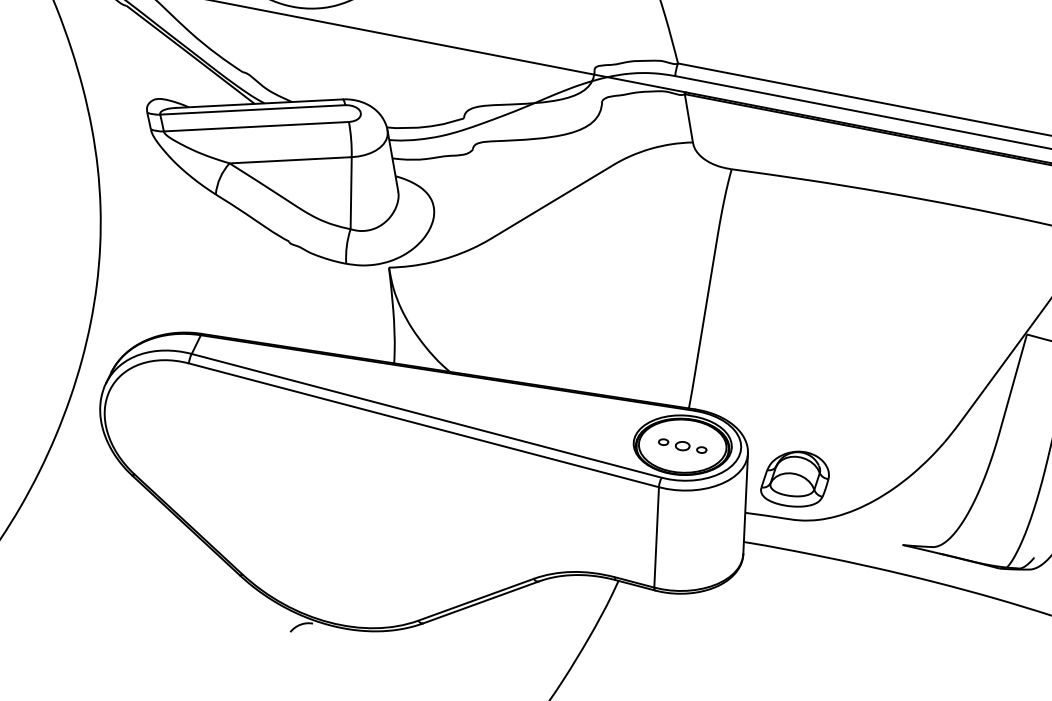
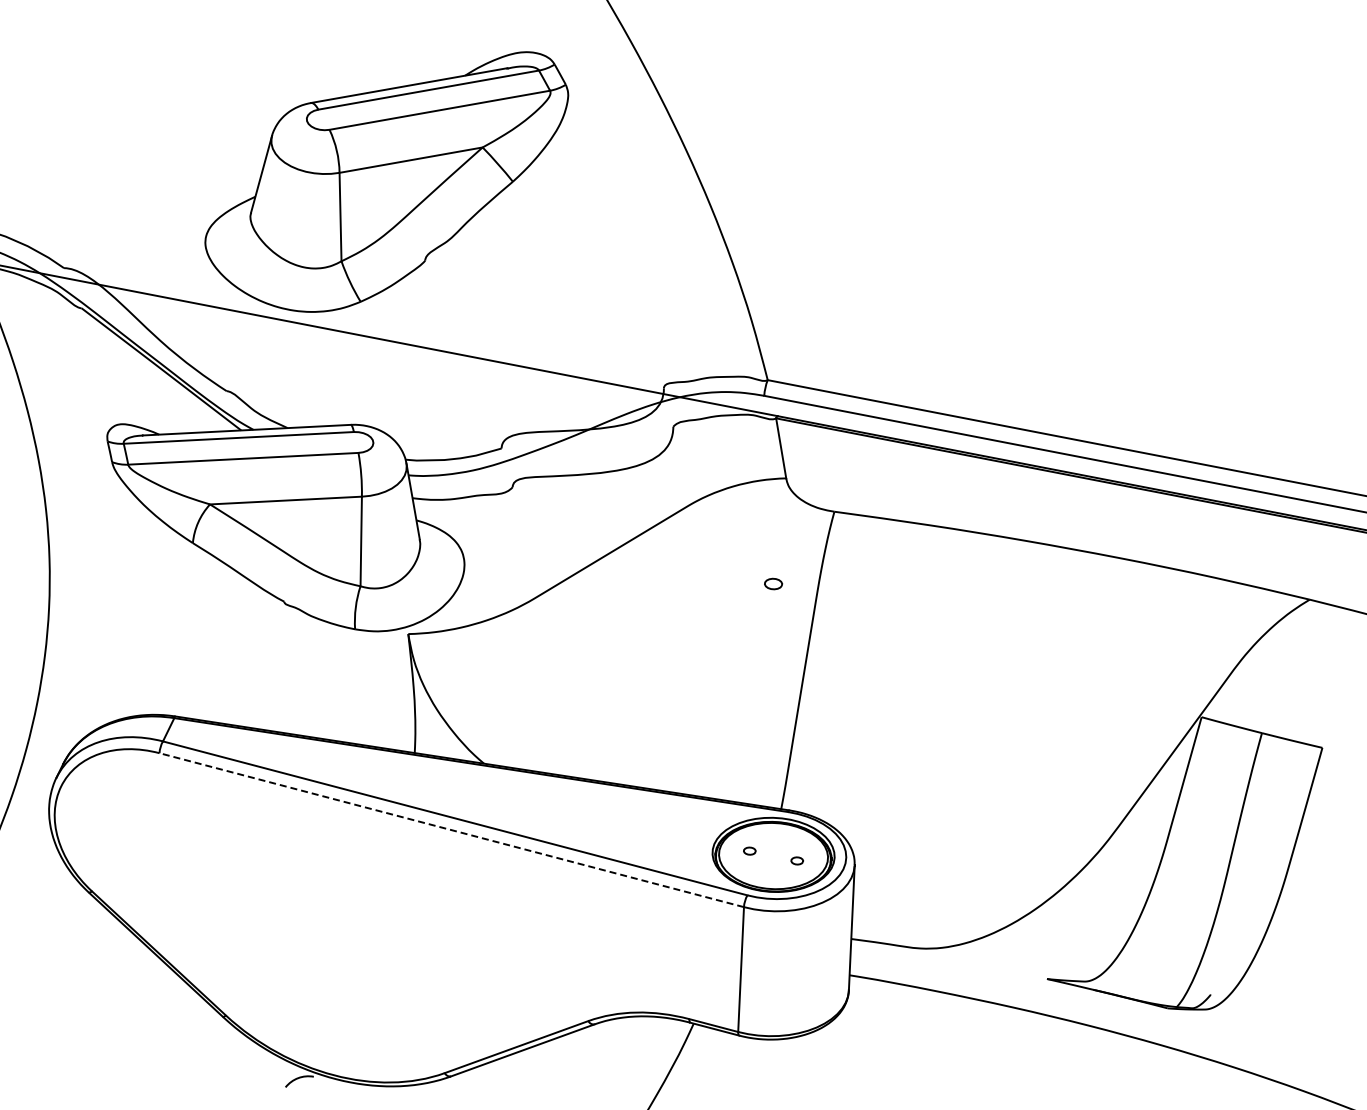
line: (423, 425) -> (451, 830), solid -> dashed
part: (682, 445) -> (773, 583), moved
part: (795, 479) -> (913, 897), removed

